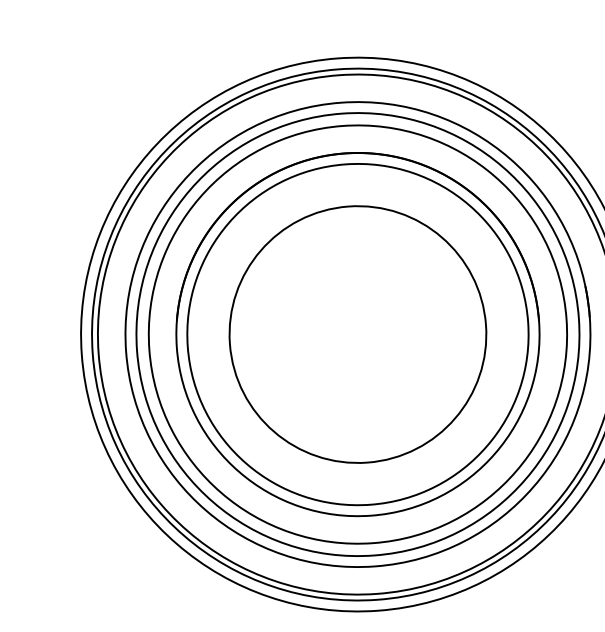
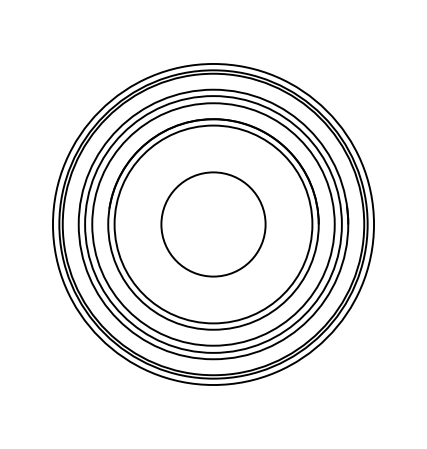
circle: (357, 334) -> (213, 224), size x0.7

